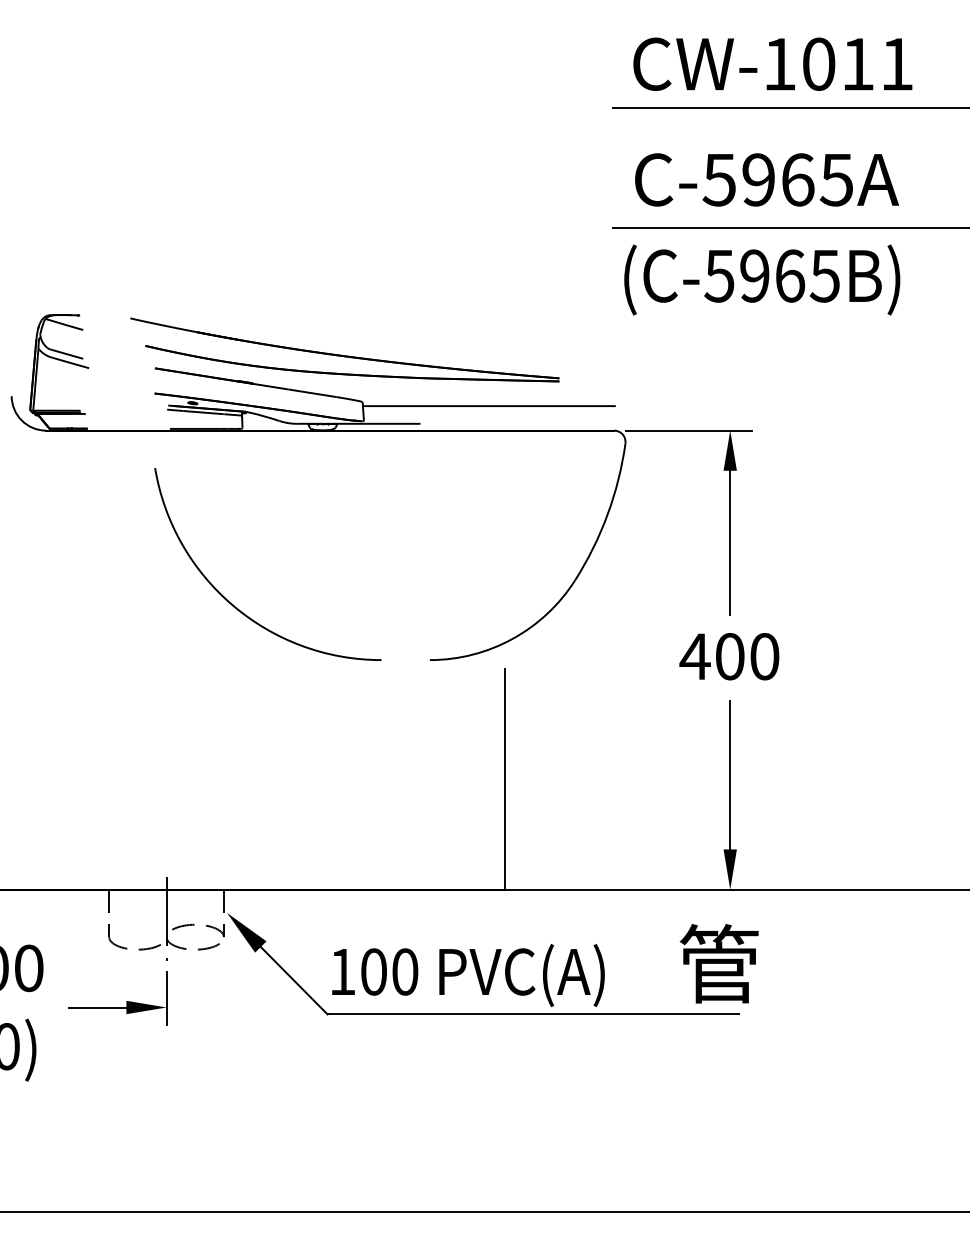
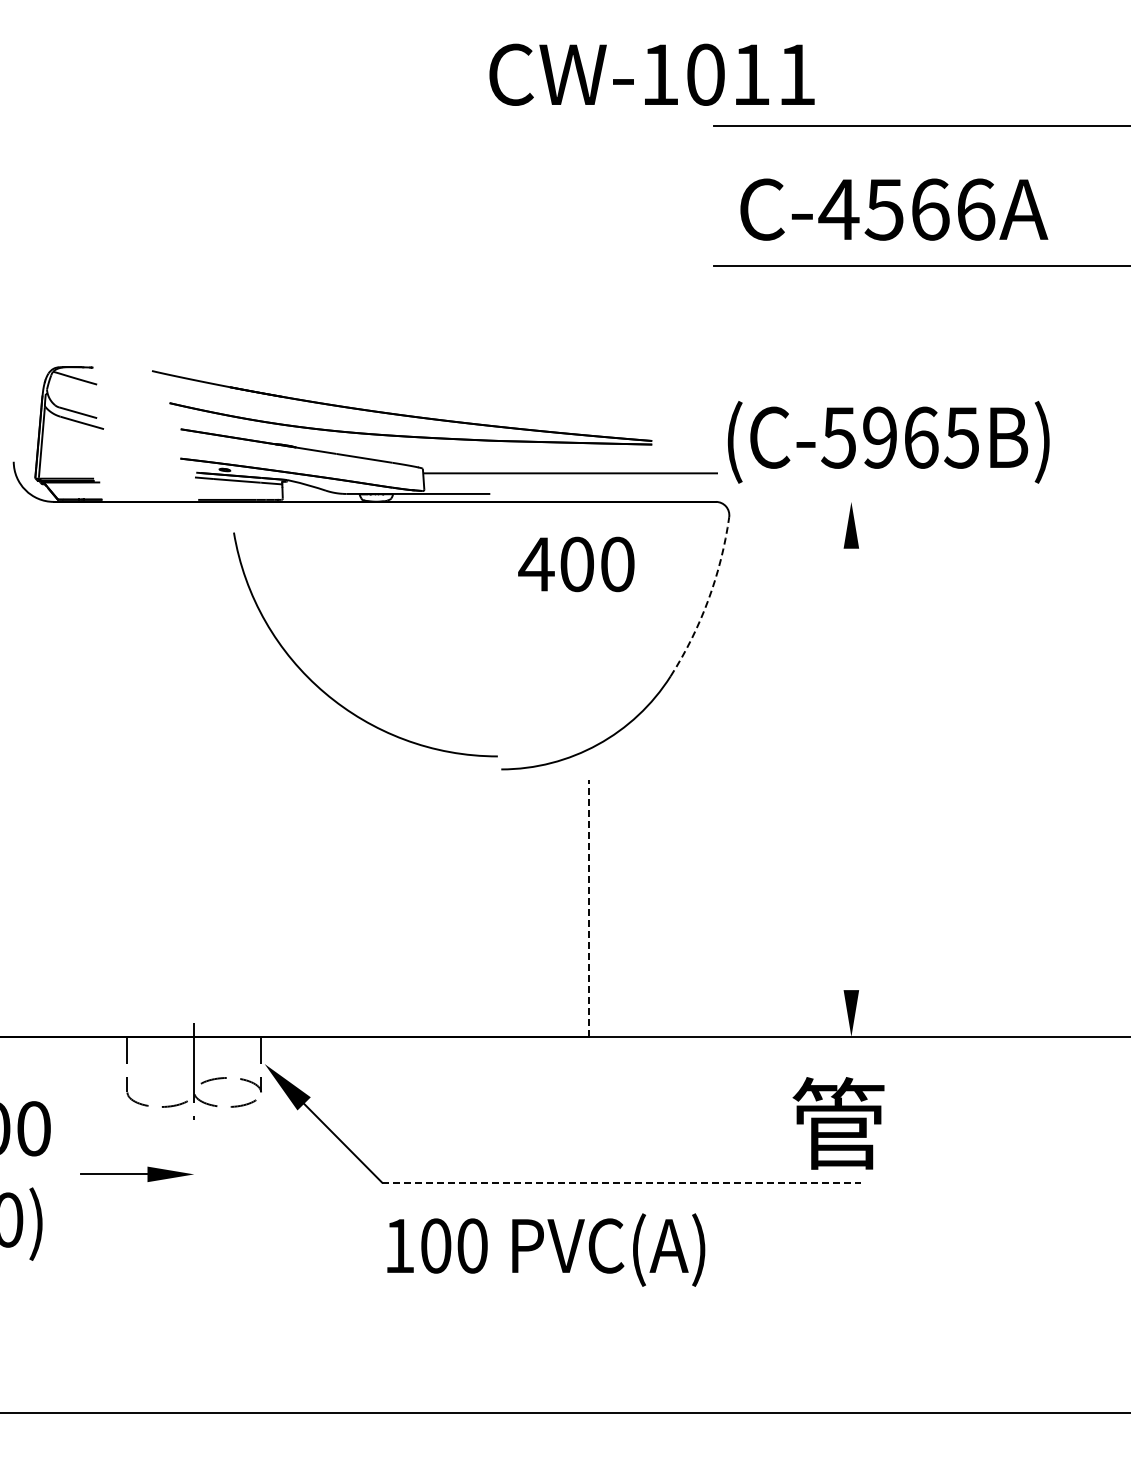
text: (772, 63) -> (651, 74), moved
text: (777, 179) -> (906, 209), C-5965A -> C-4566A
text: (762, 280) -> (888, 442), moved
line: (688, 430) -> (802, 501), removed
arc: (607, 514) -> (708, 599), solid -> dashed
line: (730, 534) -> (851, 622), removed
arc: (235, 606) -> (327, 693), moved
text: (729, 656) -> (576, 564), moved
line: (504, 779) -> (588, 908), solid -> dashed
line: (730, 783) -> (851, 913), removed
text: (468, 974) -> (546, 1249), moved
line: (166, 998) -> (194, 1163), removed
line: (533, 1014) -> (621, 1182), solid -> dashed

